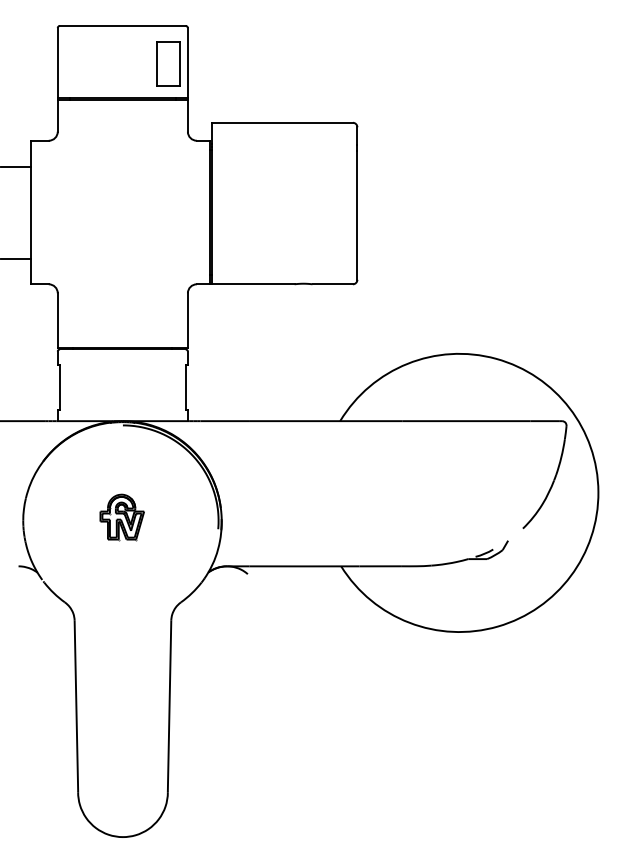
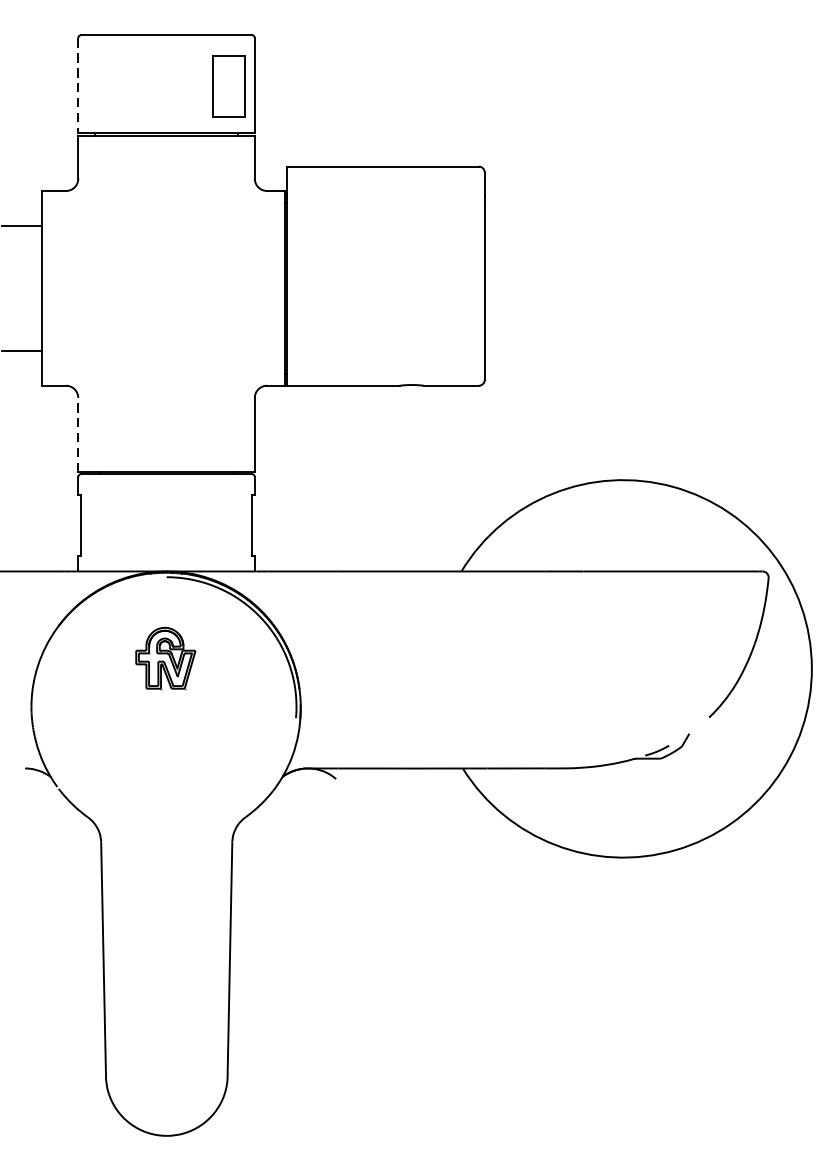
line: (57, 62) -> (77, 84), solid -> dashed
line: (57, 320) -> (77, 434), solid -> dashed
part: (121, 517) -> (164, 658), moved

